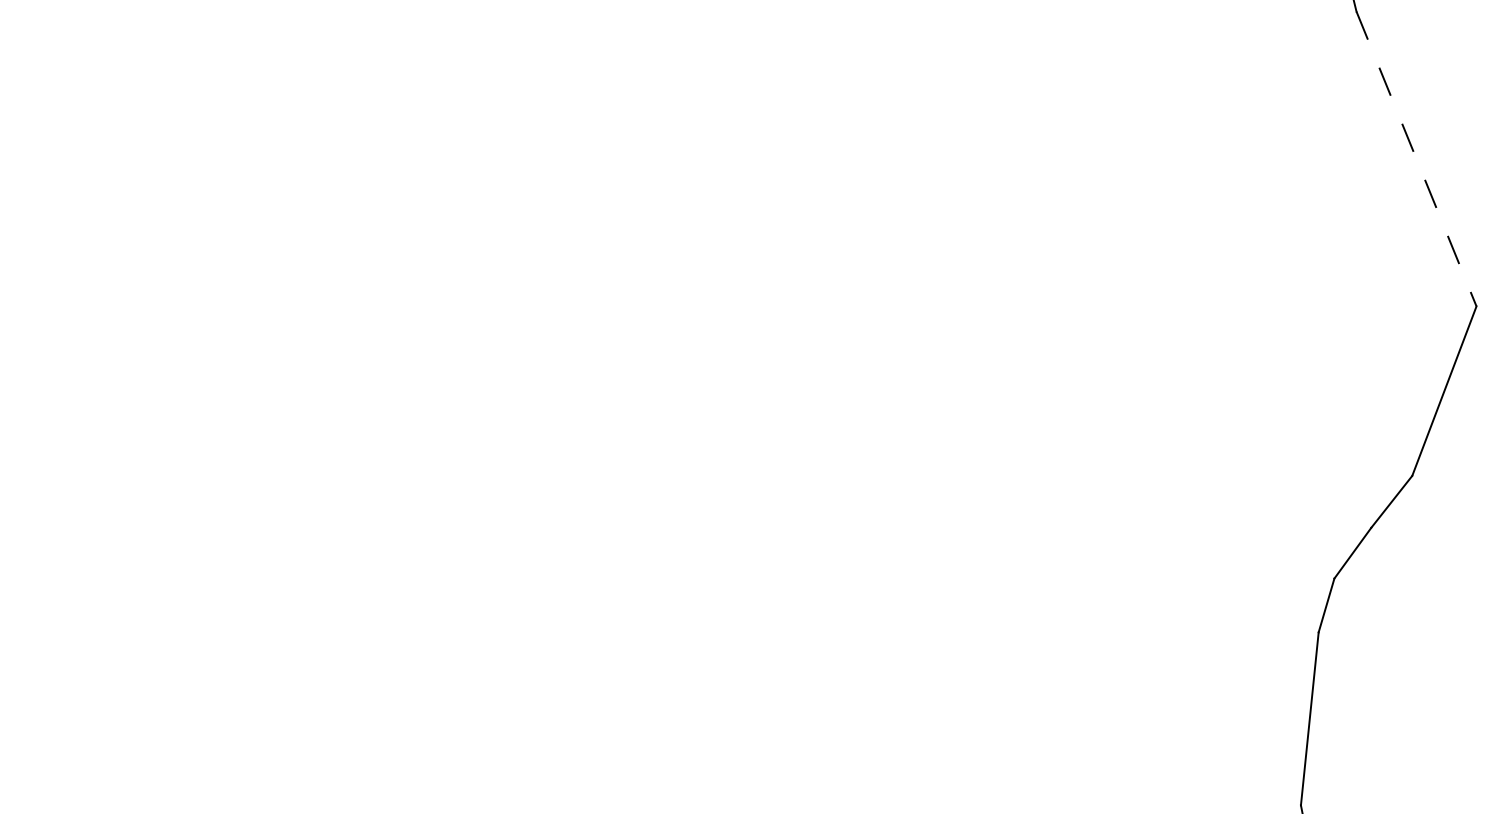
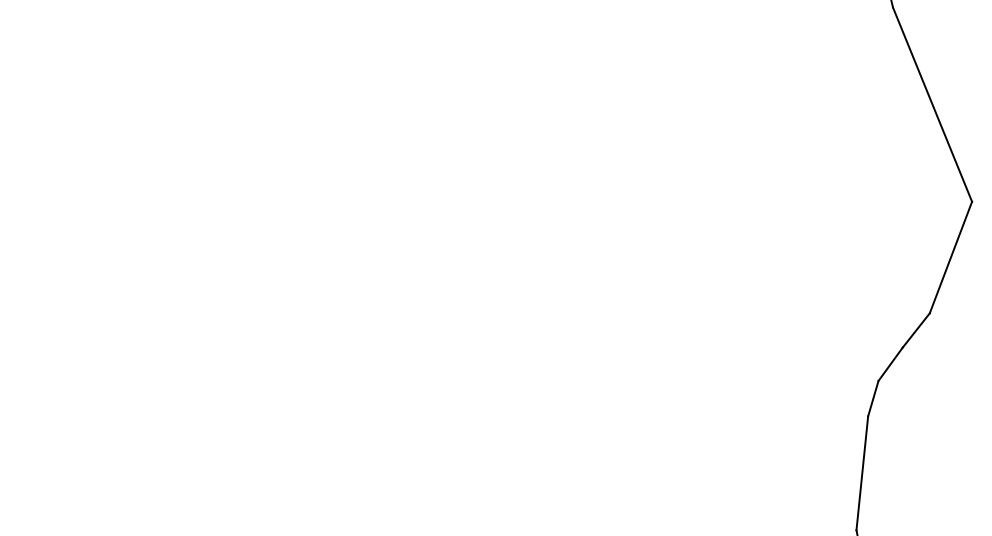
line: (1416, 158) -> (932, 104), dashed -> solid

